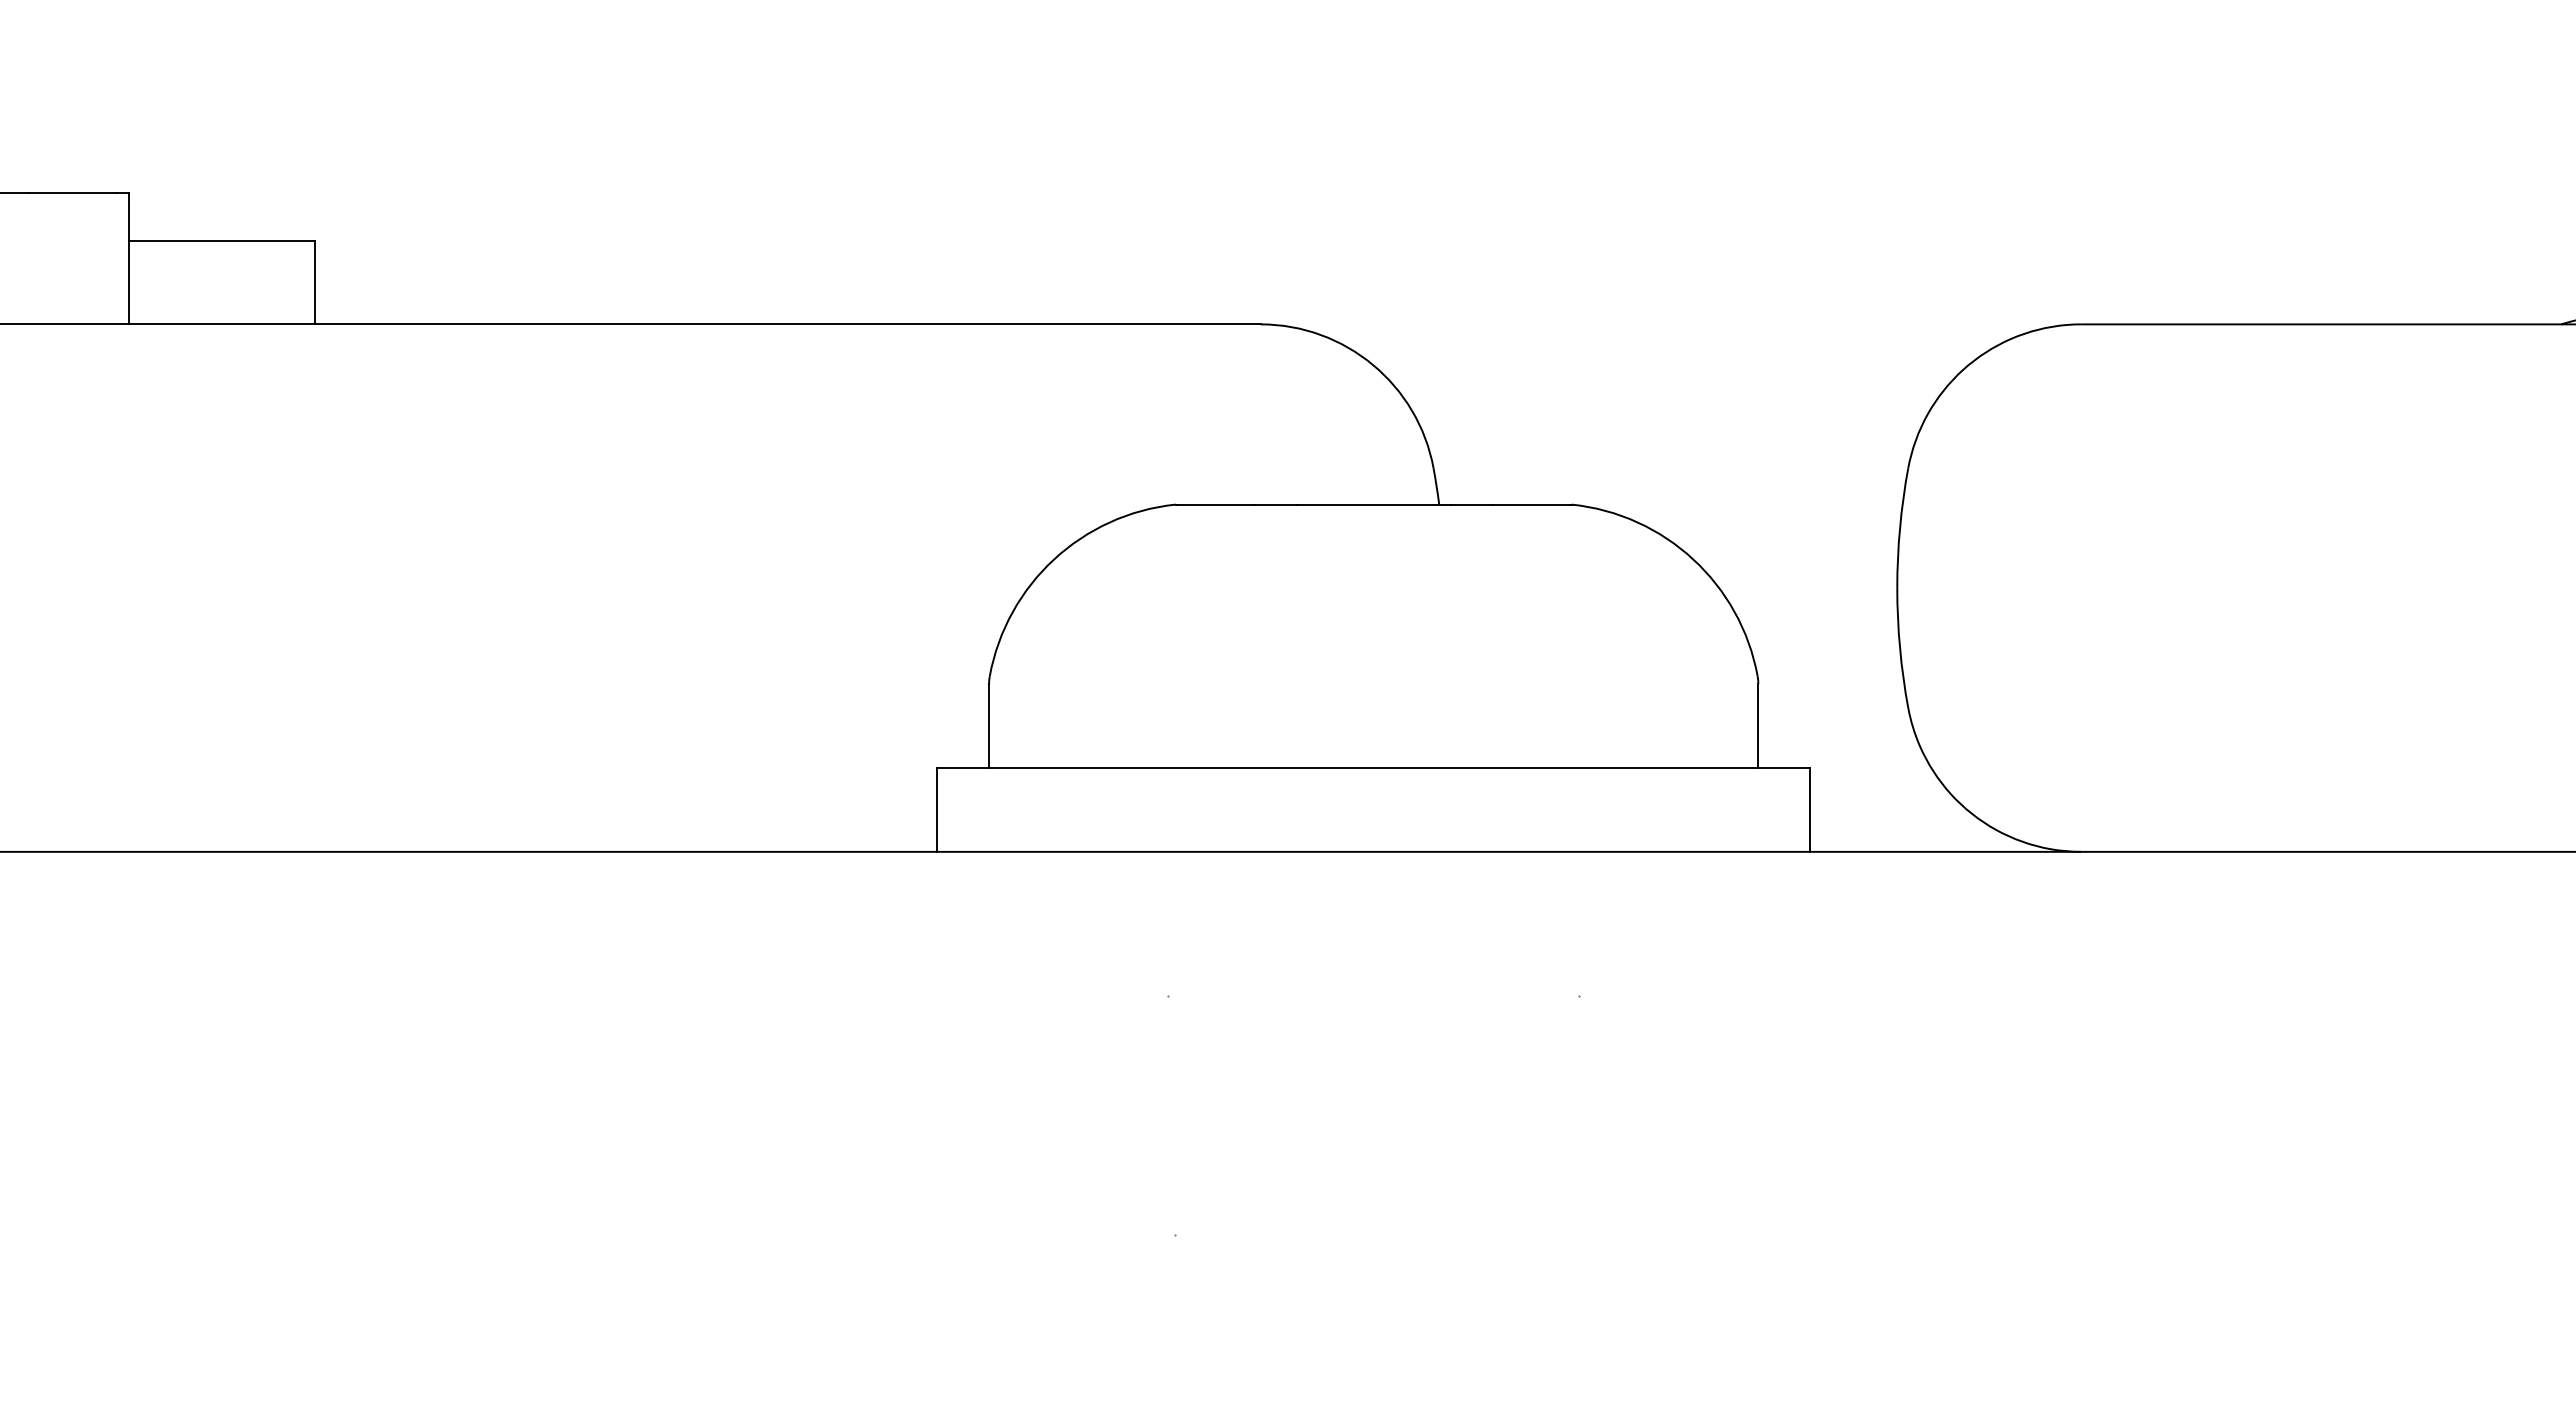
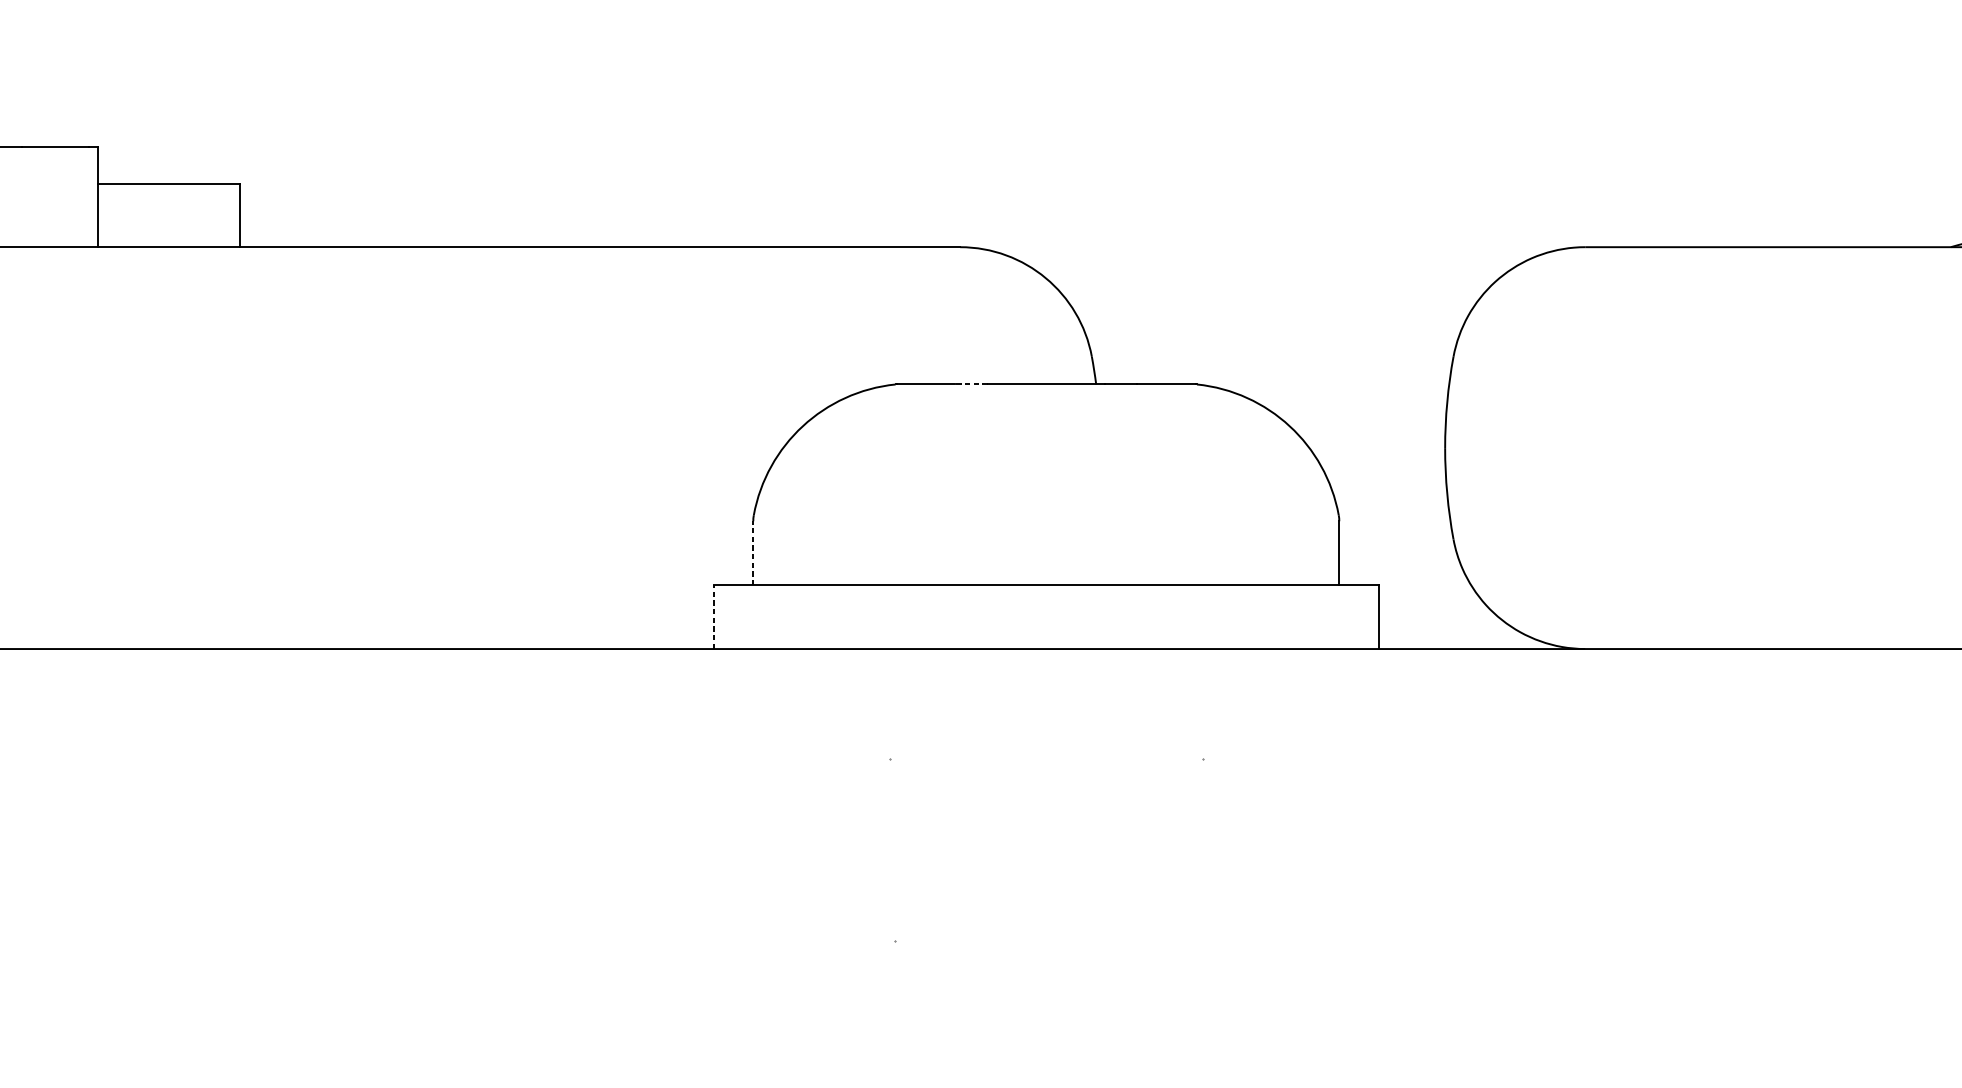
line: (1275, 504) -> (971, 384), solid -> dashed
line: (989, 725) -> (753, 552), solid -> dashed
line: (937, 810) -> (713, 617), solid -> dashed

